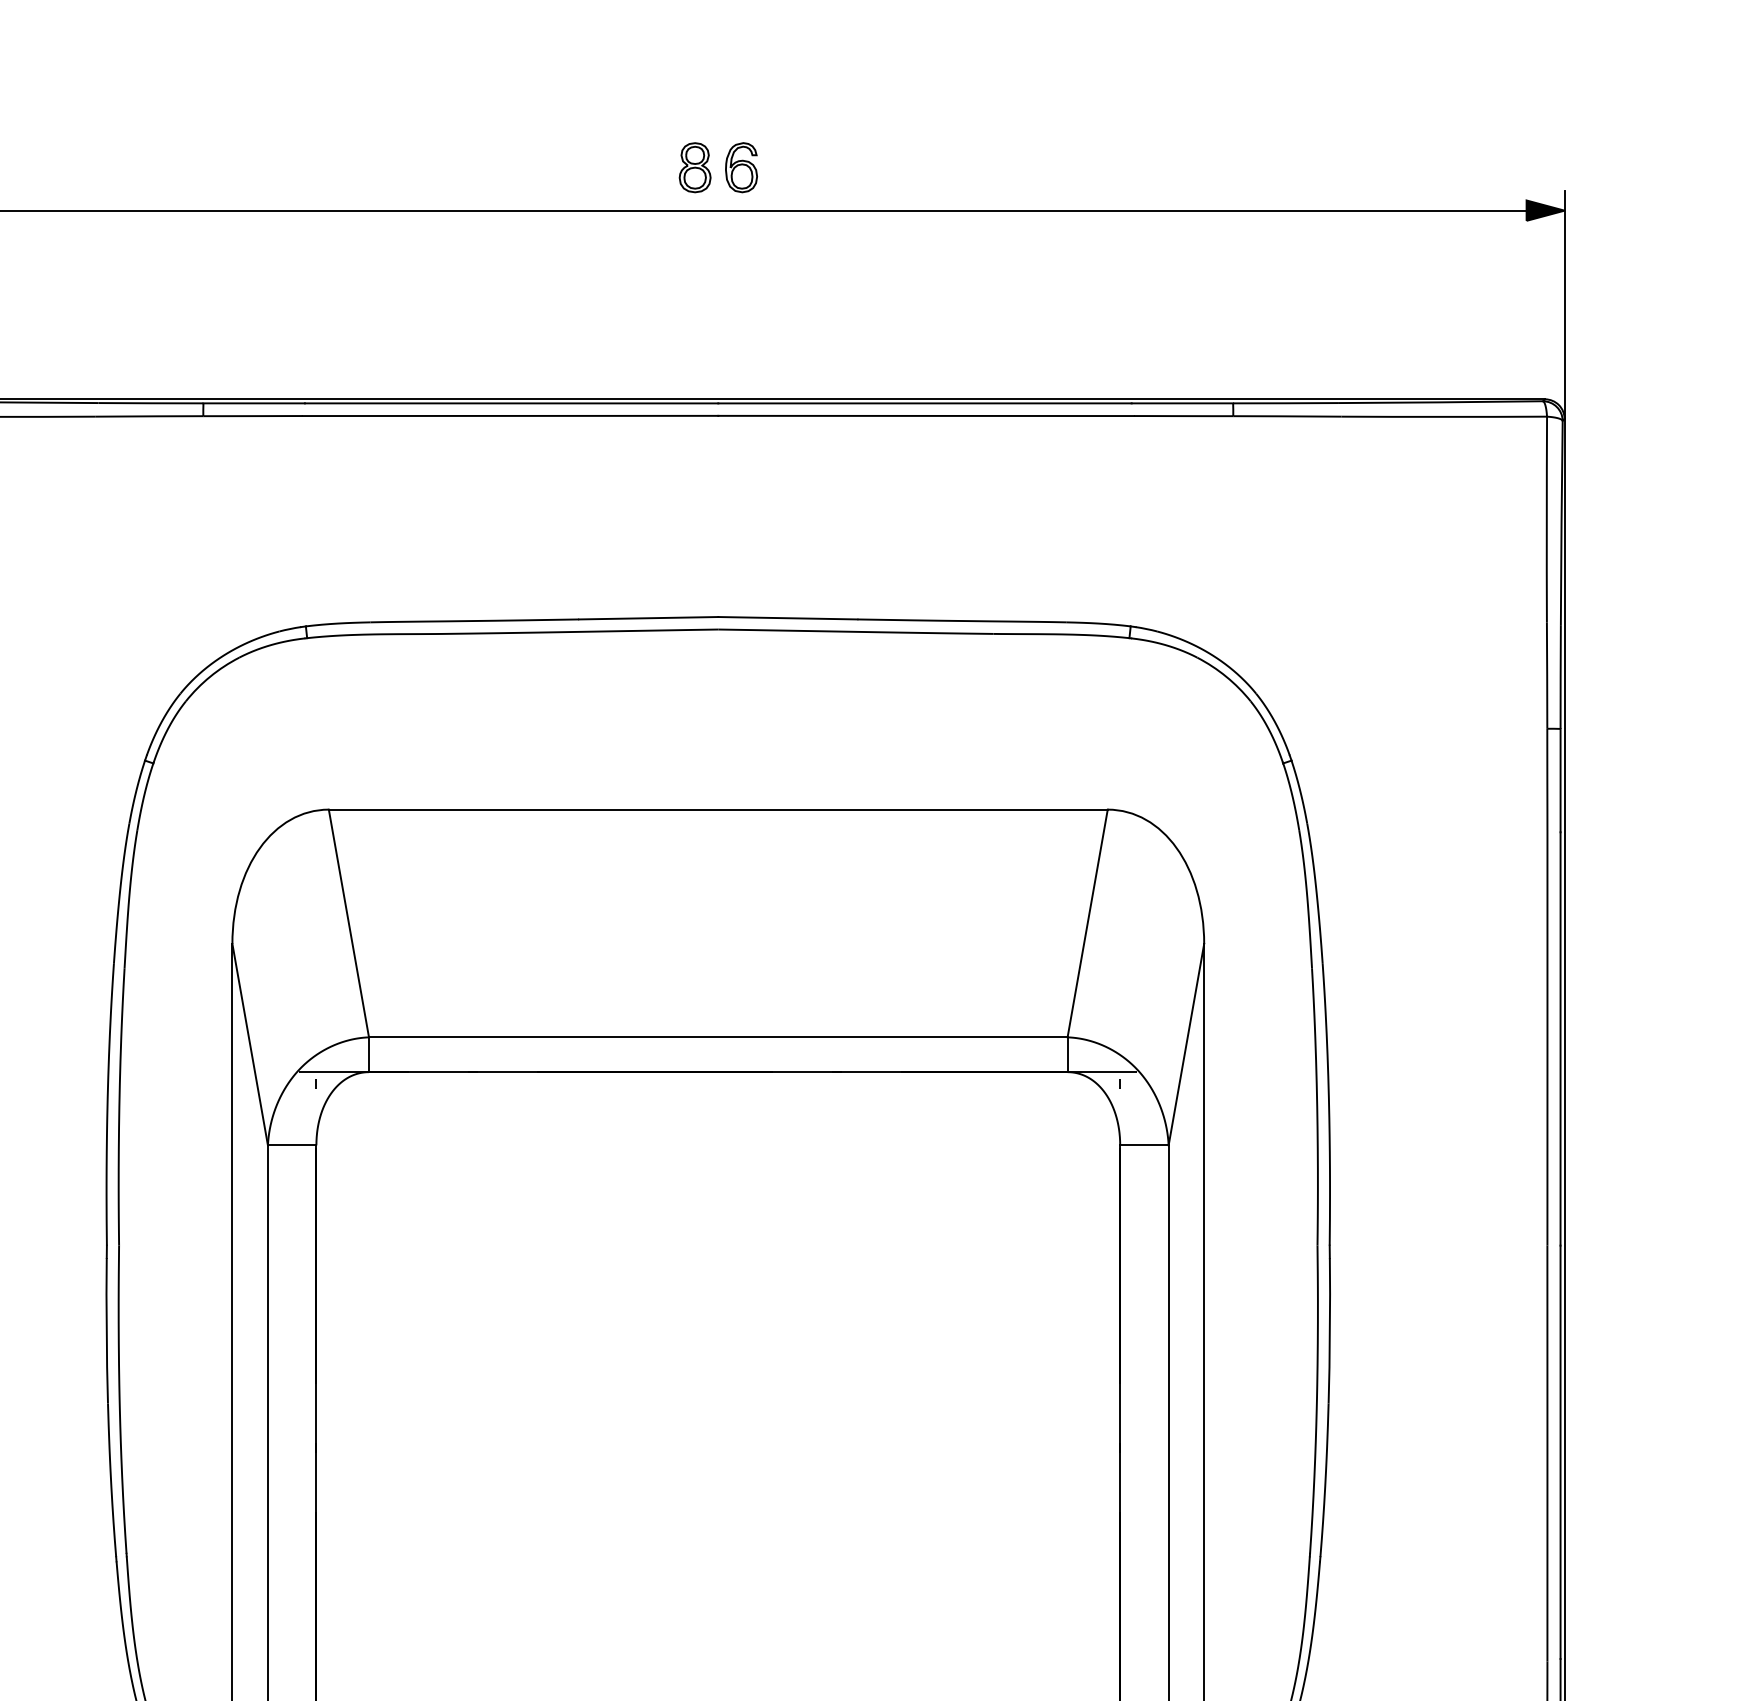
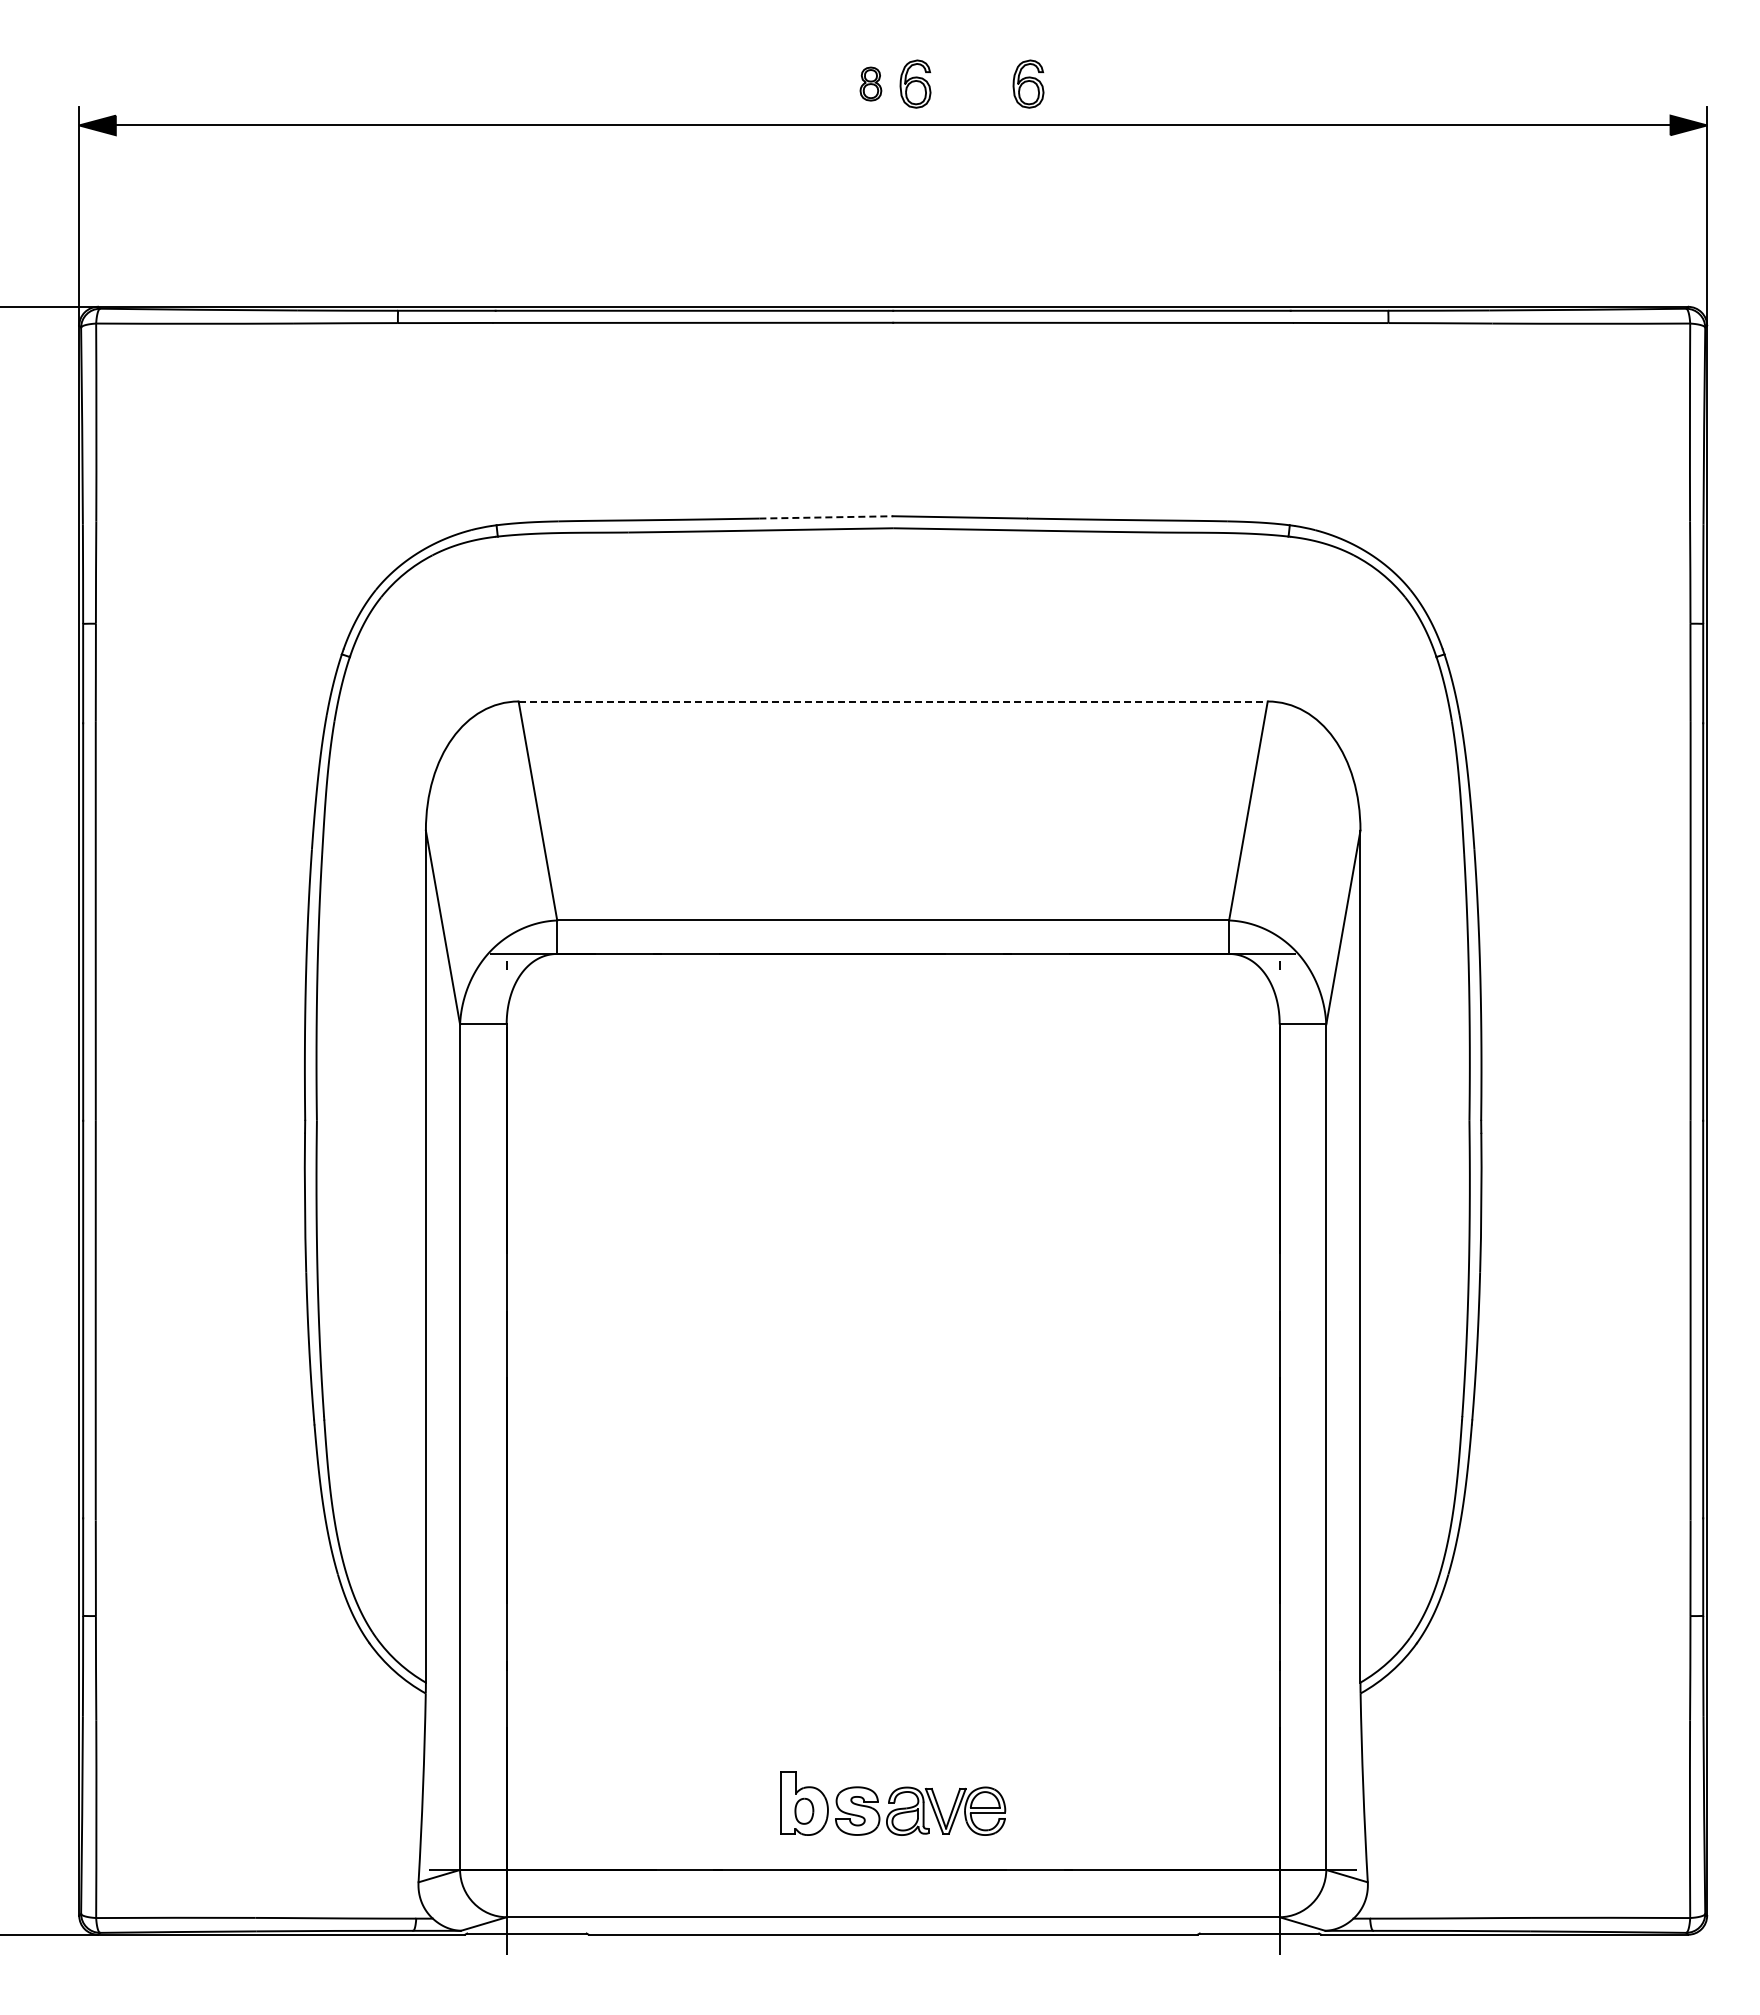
part: (694, 167) -> (870, 83), size x0.7
part: (858, 167) -> (1028, 83), added
line: (648, 618) -> (826, 517), solid -> dashed
line: (718, 809) -> (893, 701), solid -> dashed

